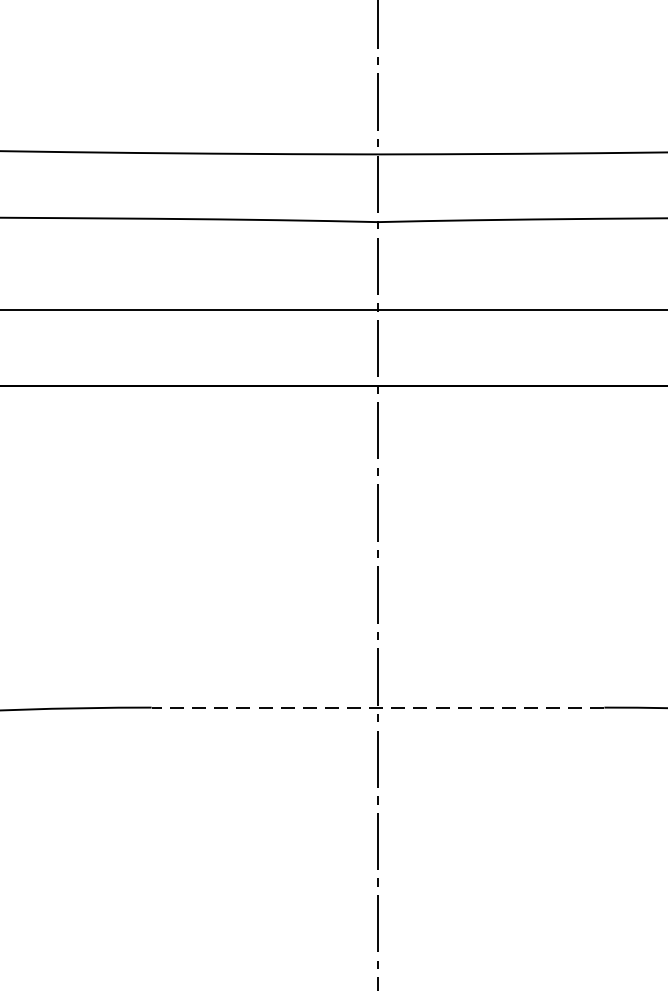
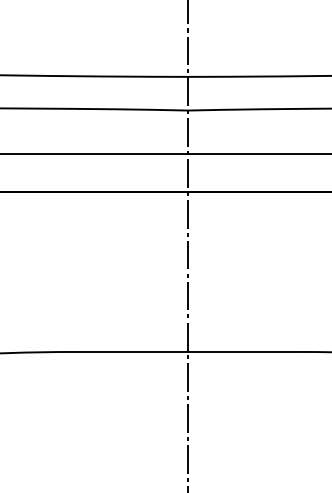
line: (377, 706) -> (187, 351), dashed -> solid

